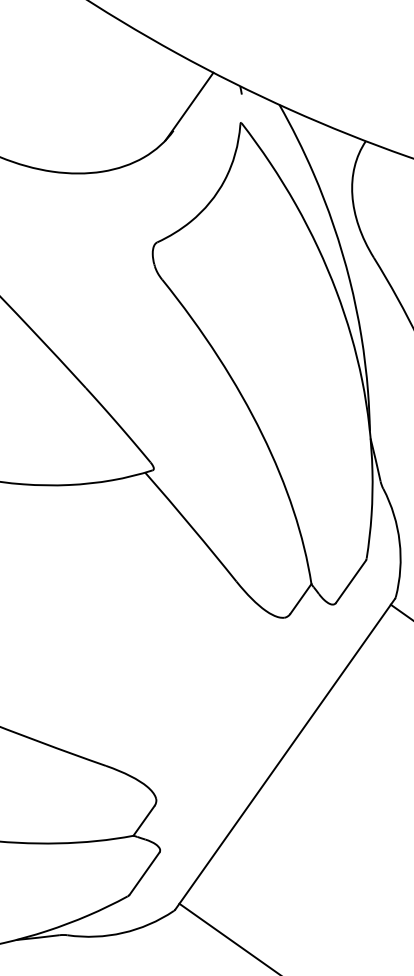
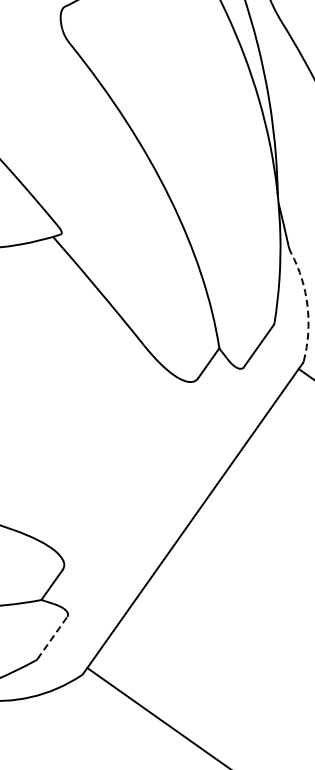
arc: (399, 541) -> (307, 305), solid -> dashed
line: (144, 873) -> (52, 637), solid -> dashed

